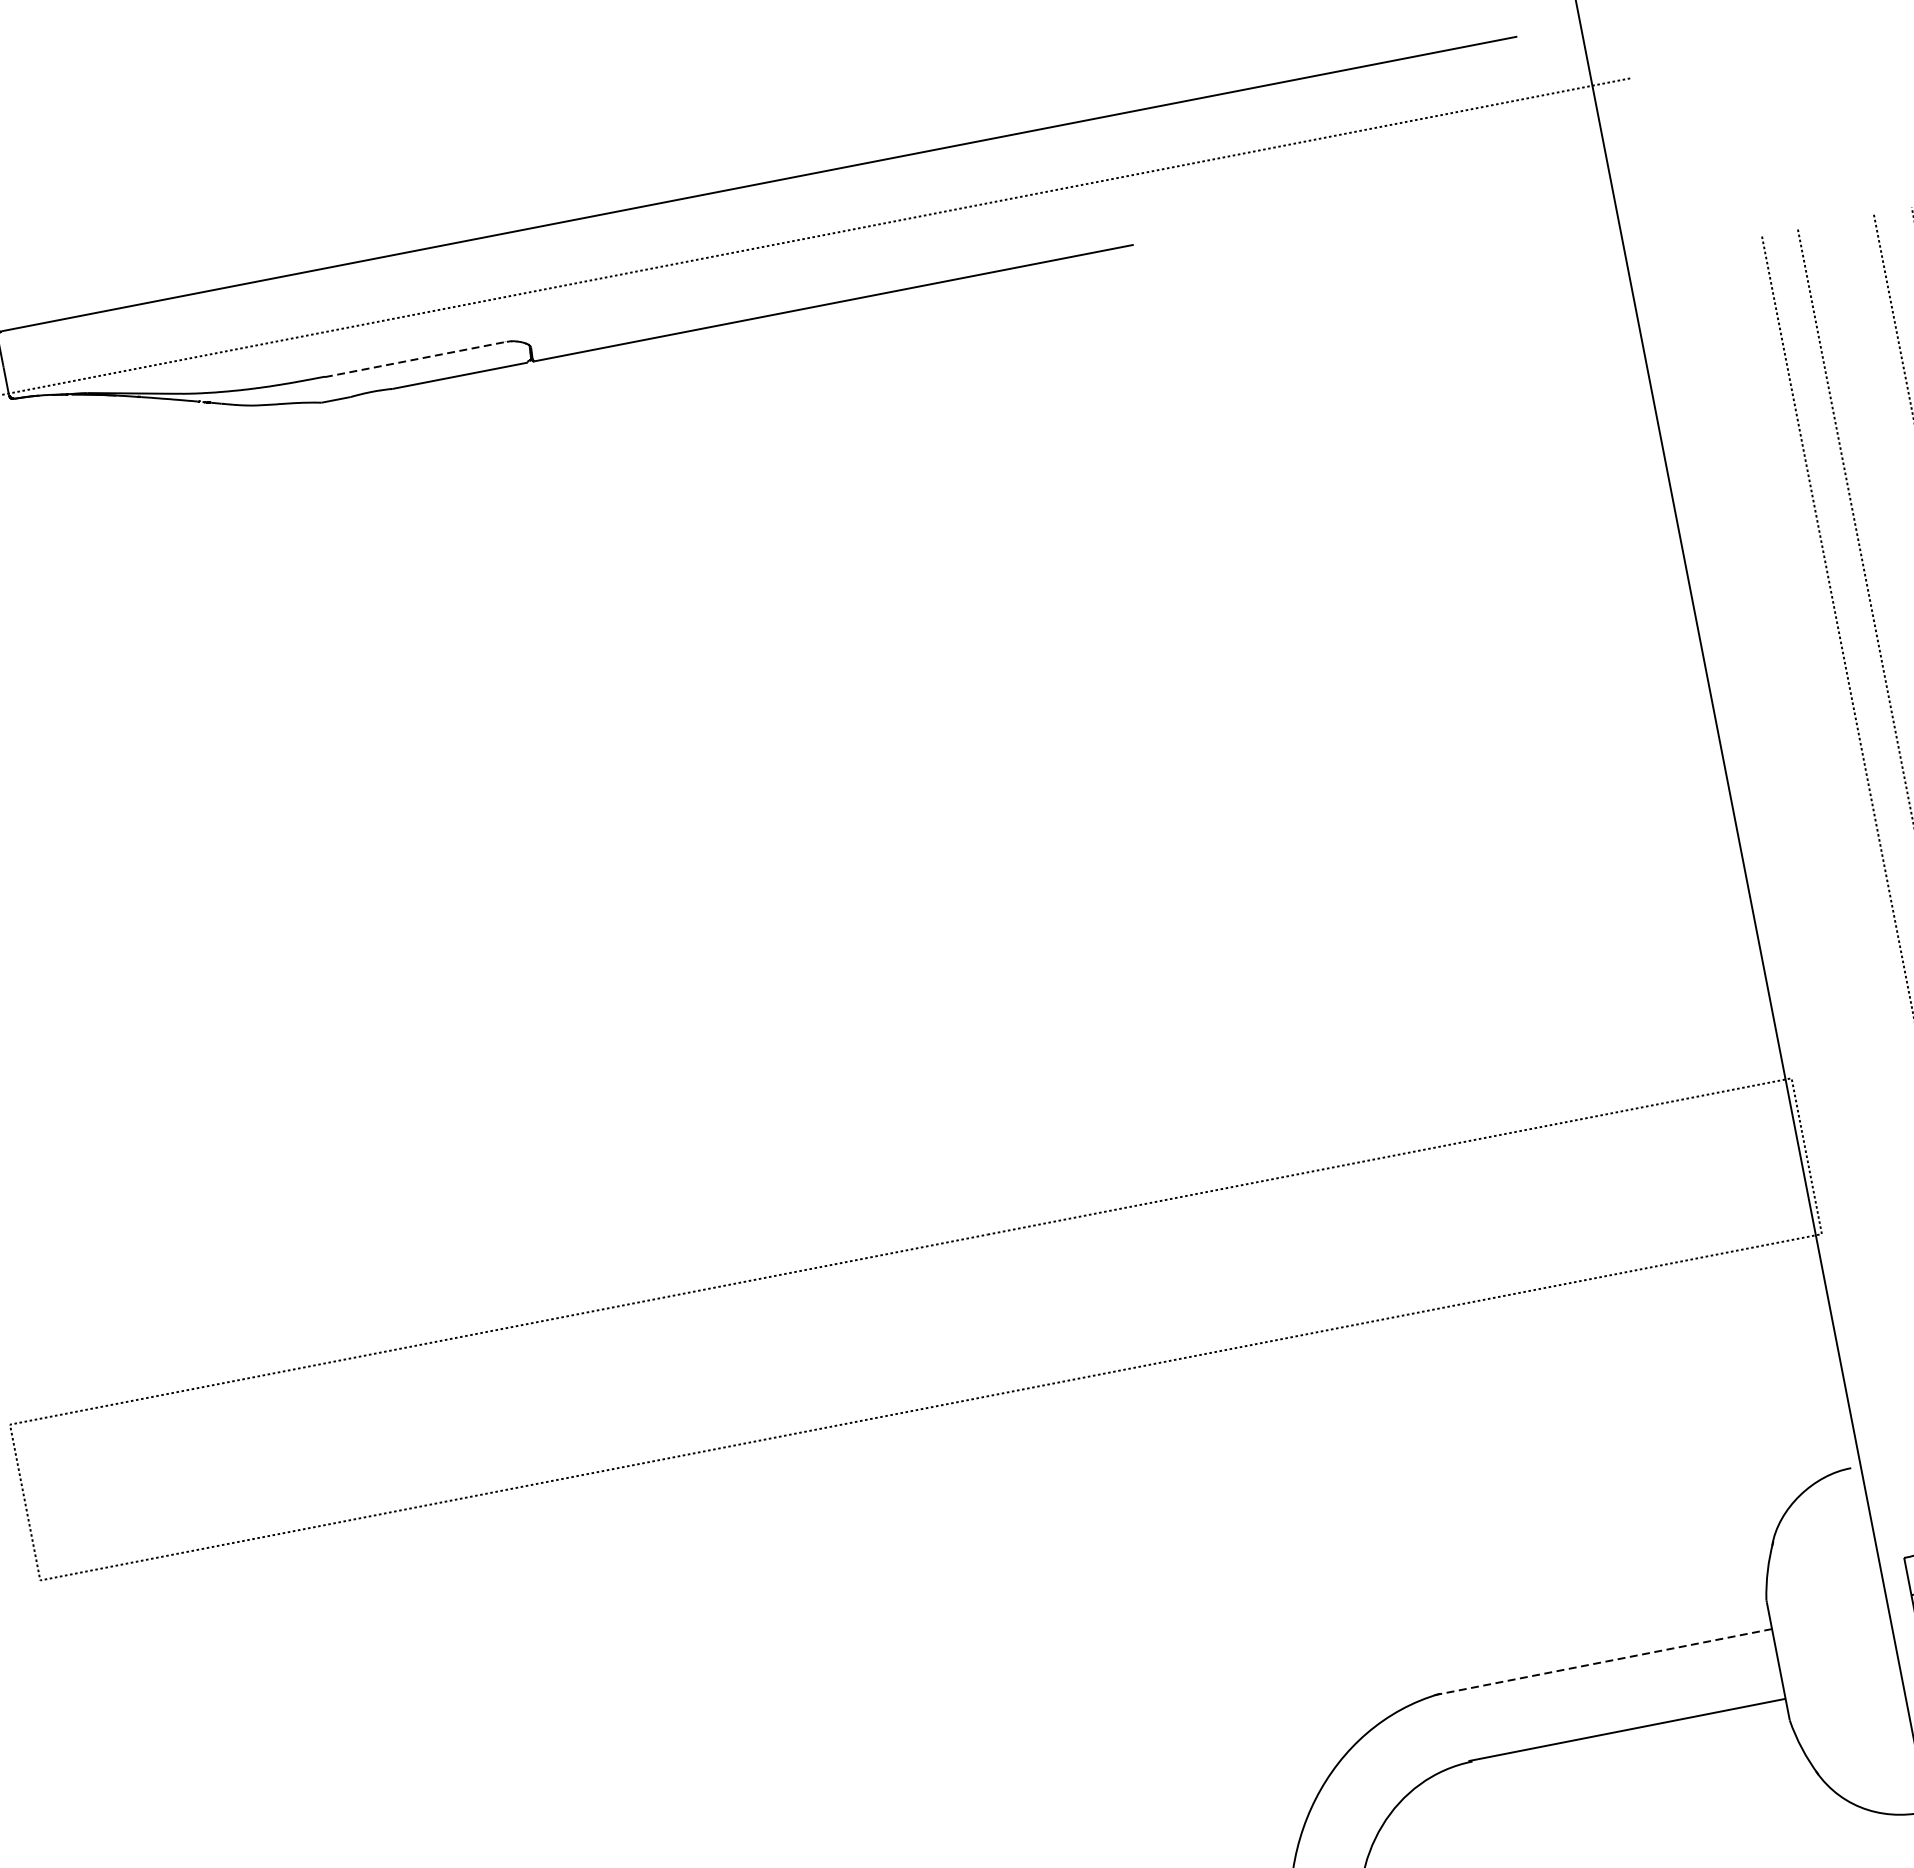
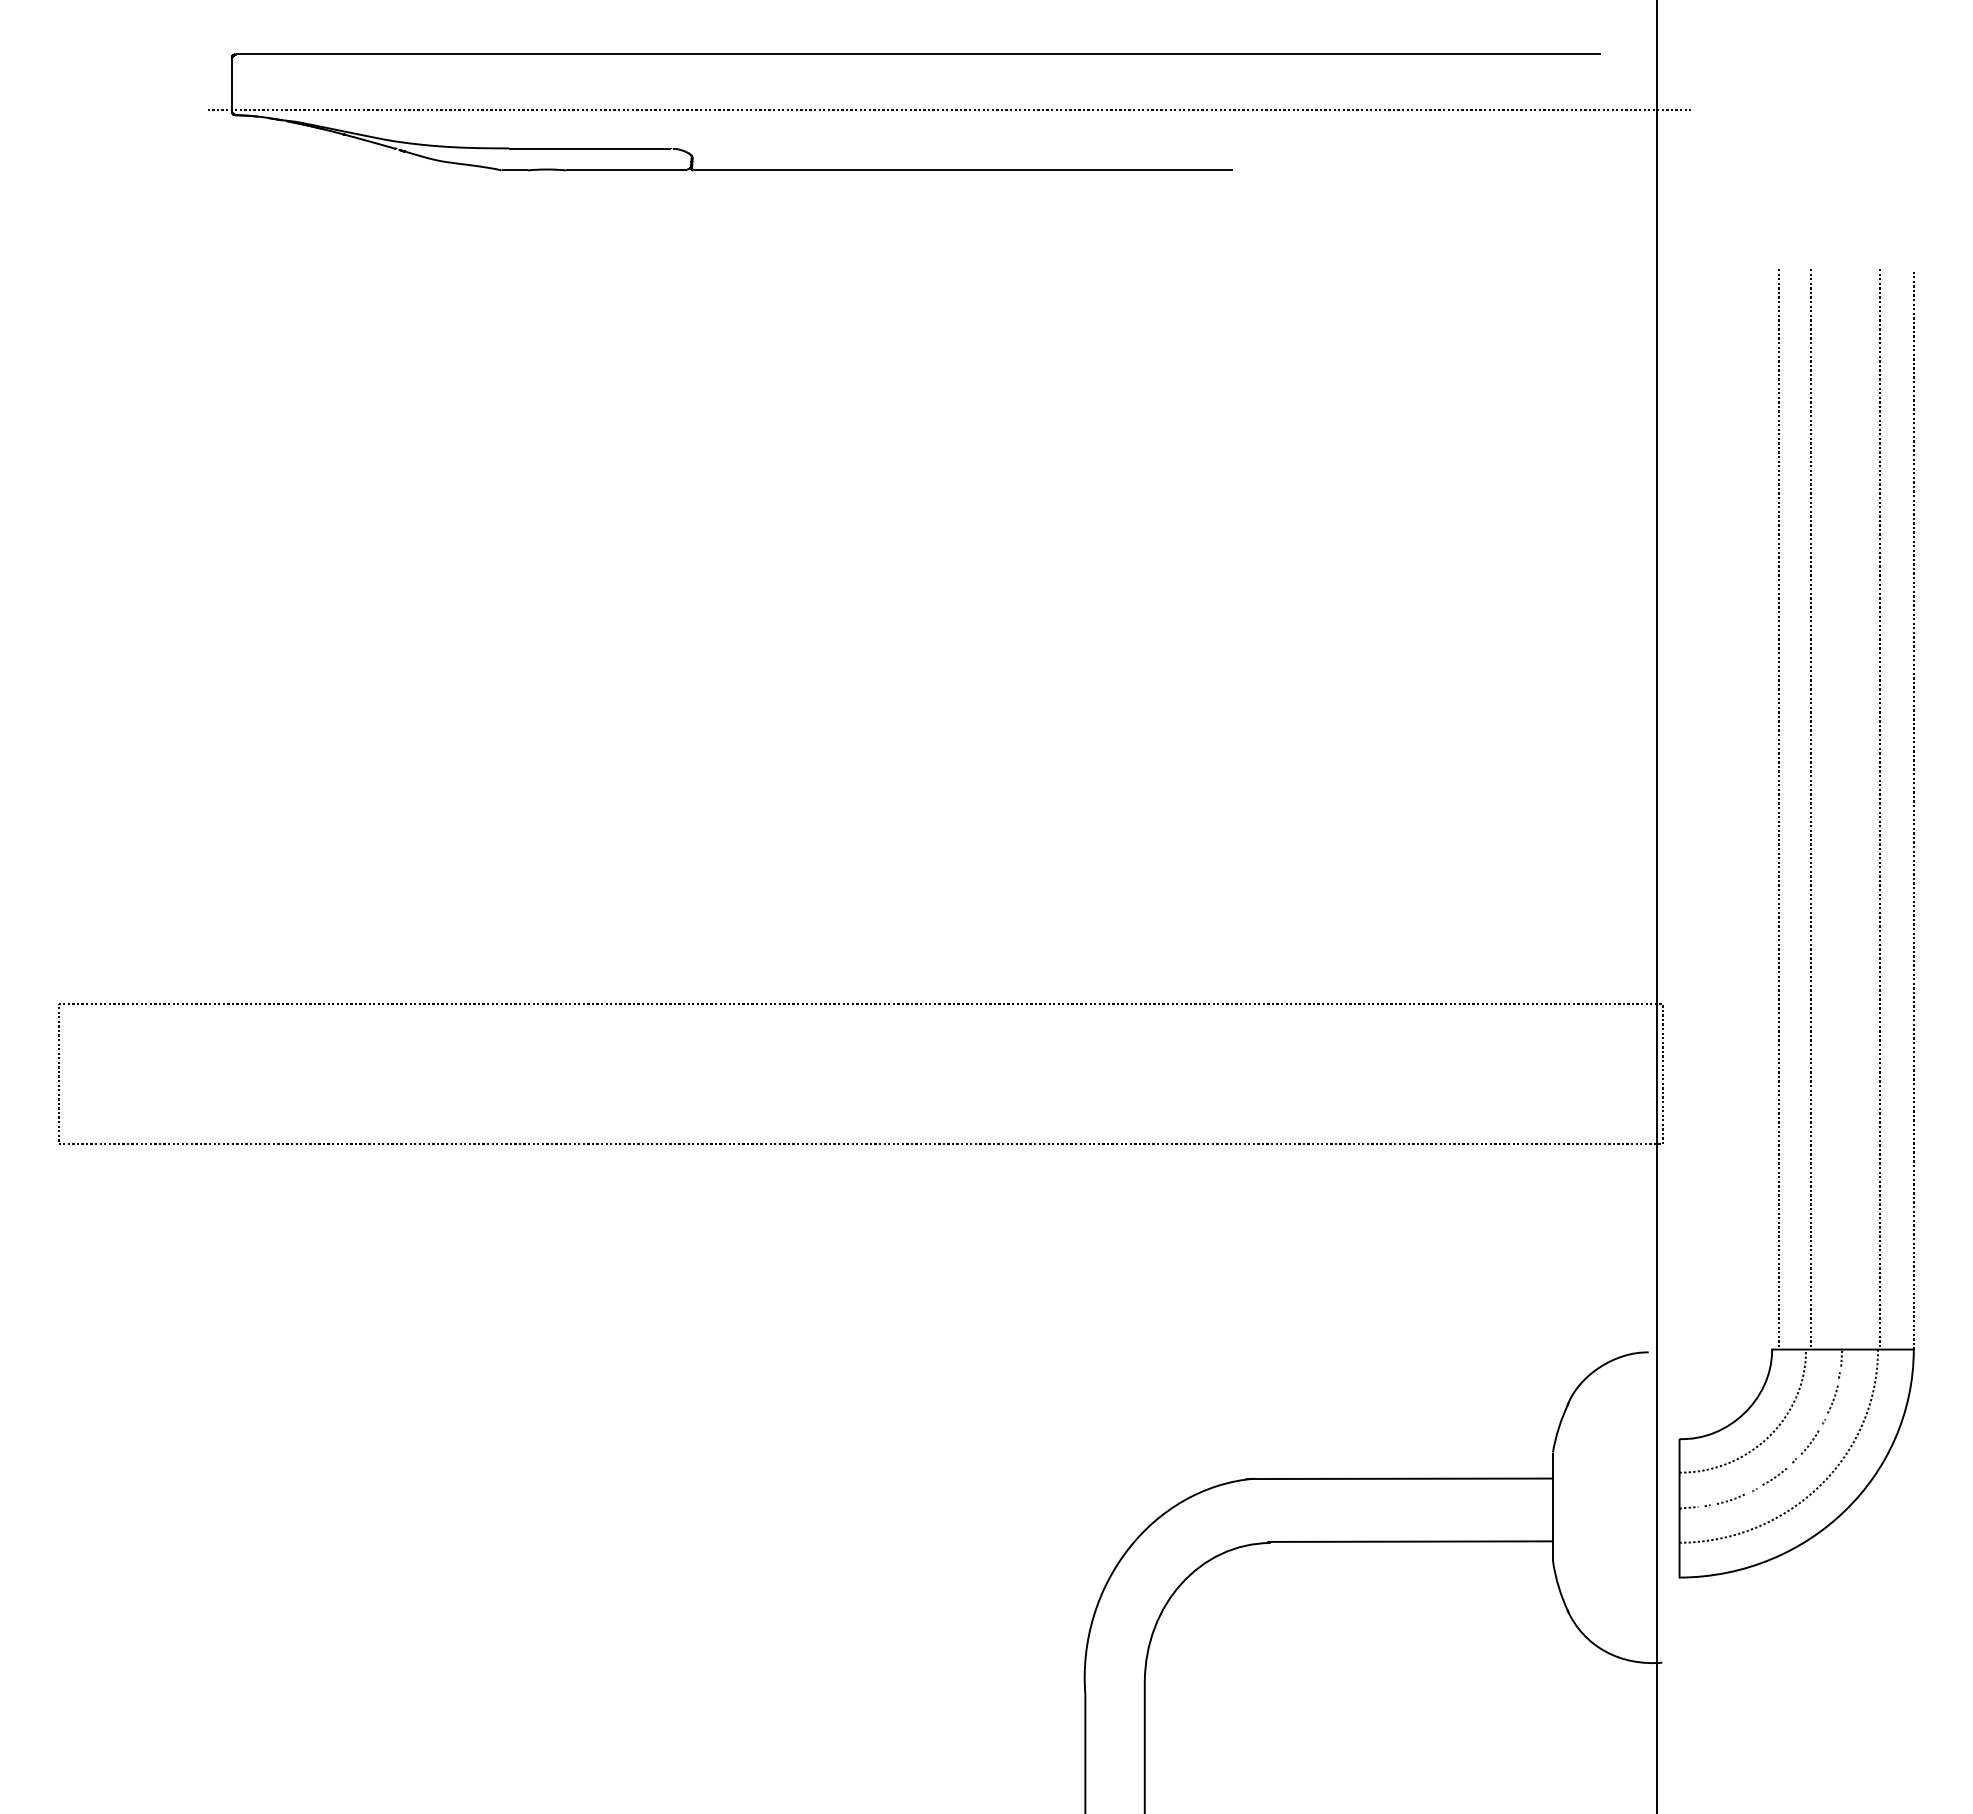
line: (415, 359) -> (590, 148), dashed -> solid
line: (1601, 1662) -> (1399, 1478), dashed -> solid

